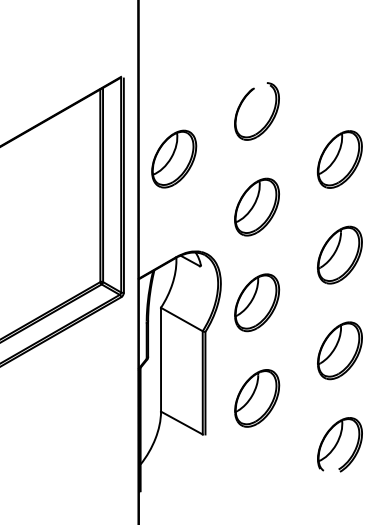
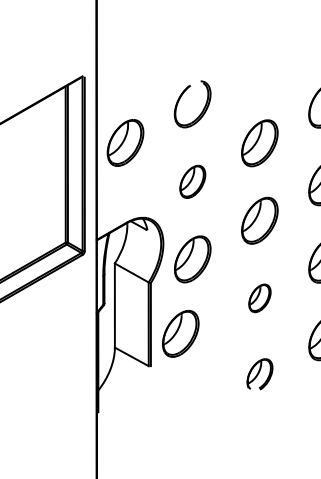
part: (256, 206) -> (192, 181), size x0.7
part: (339, 351) -> (259, 298), size x0.6
part: (256, 397) -> (180, 333), moved
part: (339, 443) -> (259, 373), size x0.7

